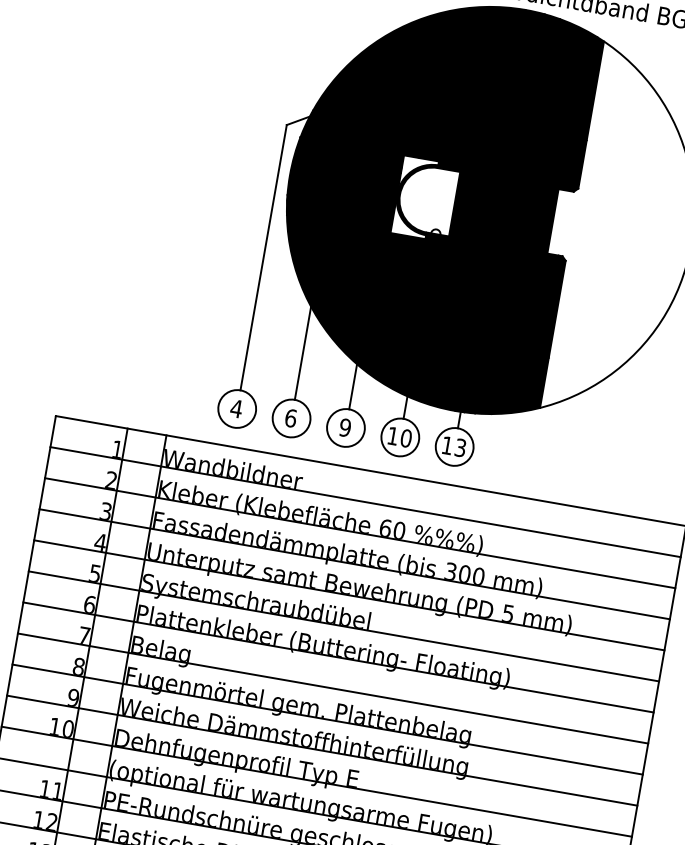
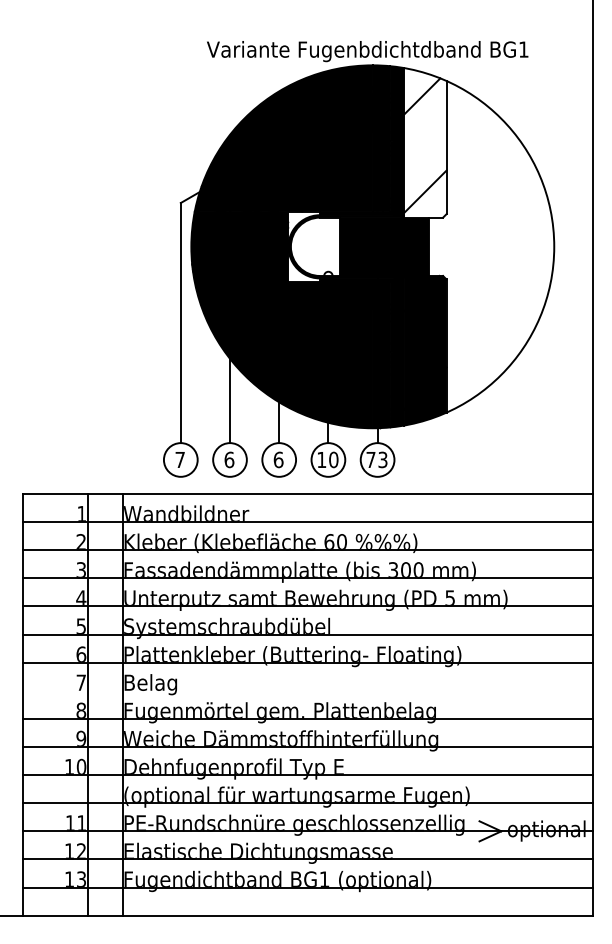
fill: (568, 105) -> (425, 142), removed
text: (236, 408) -> (180, 459), 4 -> 7
text: (345, 427) -> (278, 459), 9 -> 6
text: (446, 445) -> (370, 459), 13 -> 73
line: (332, 688) -> (307, 690), removed

